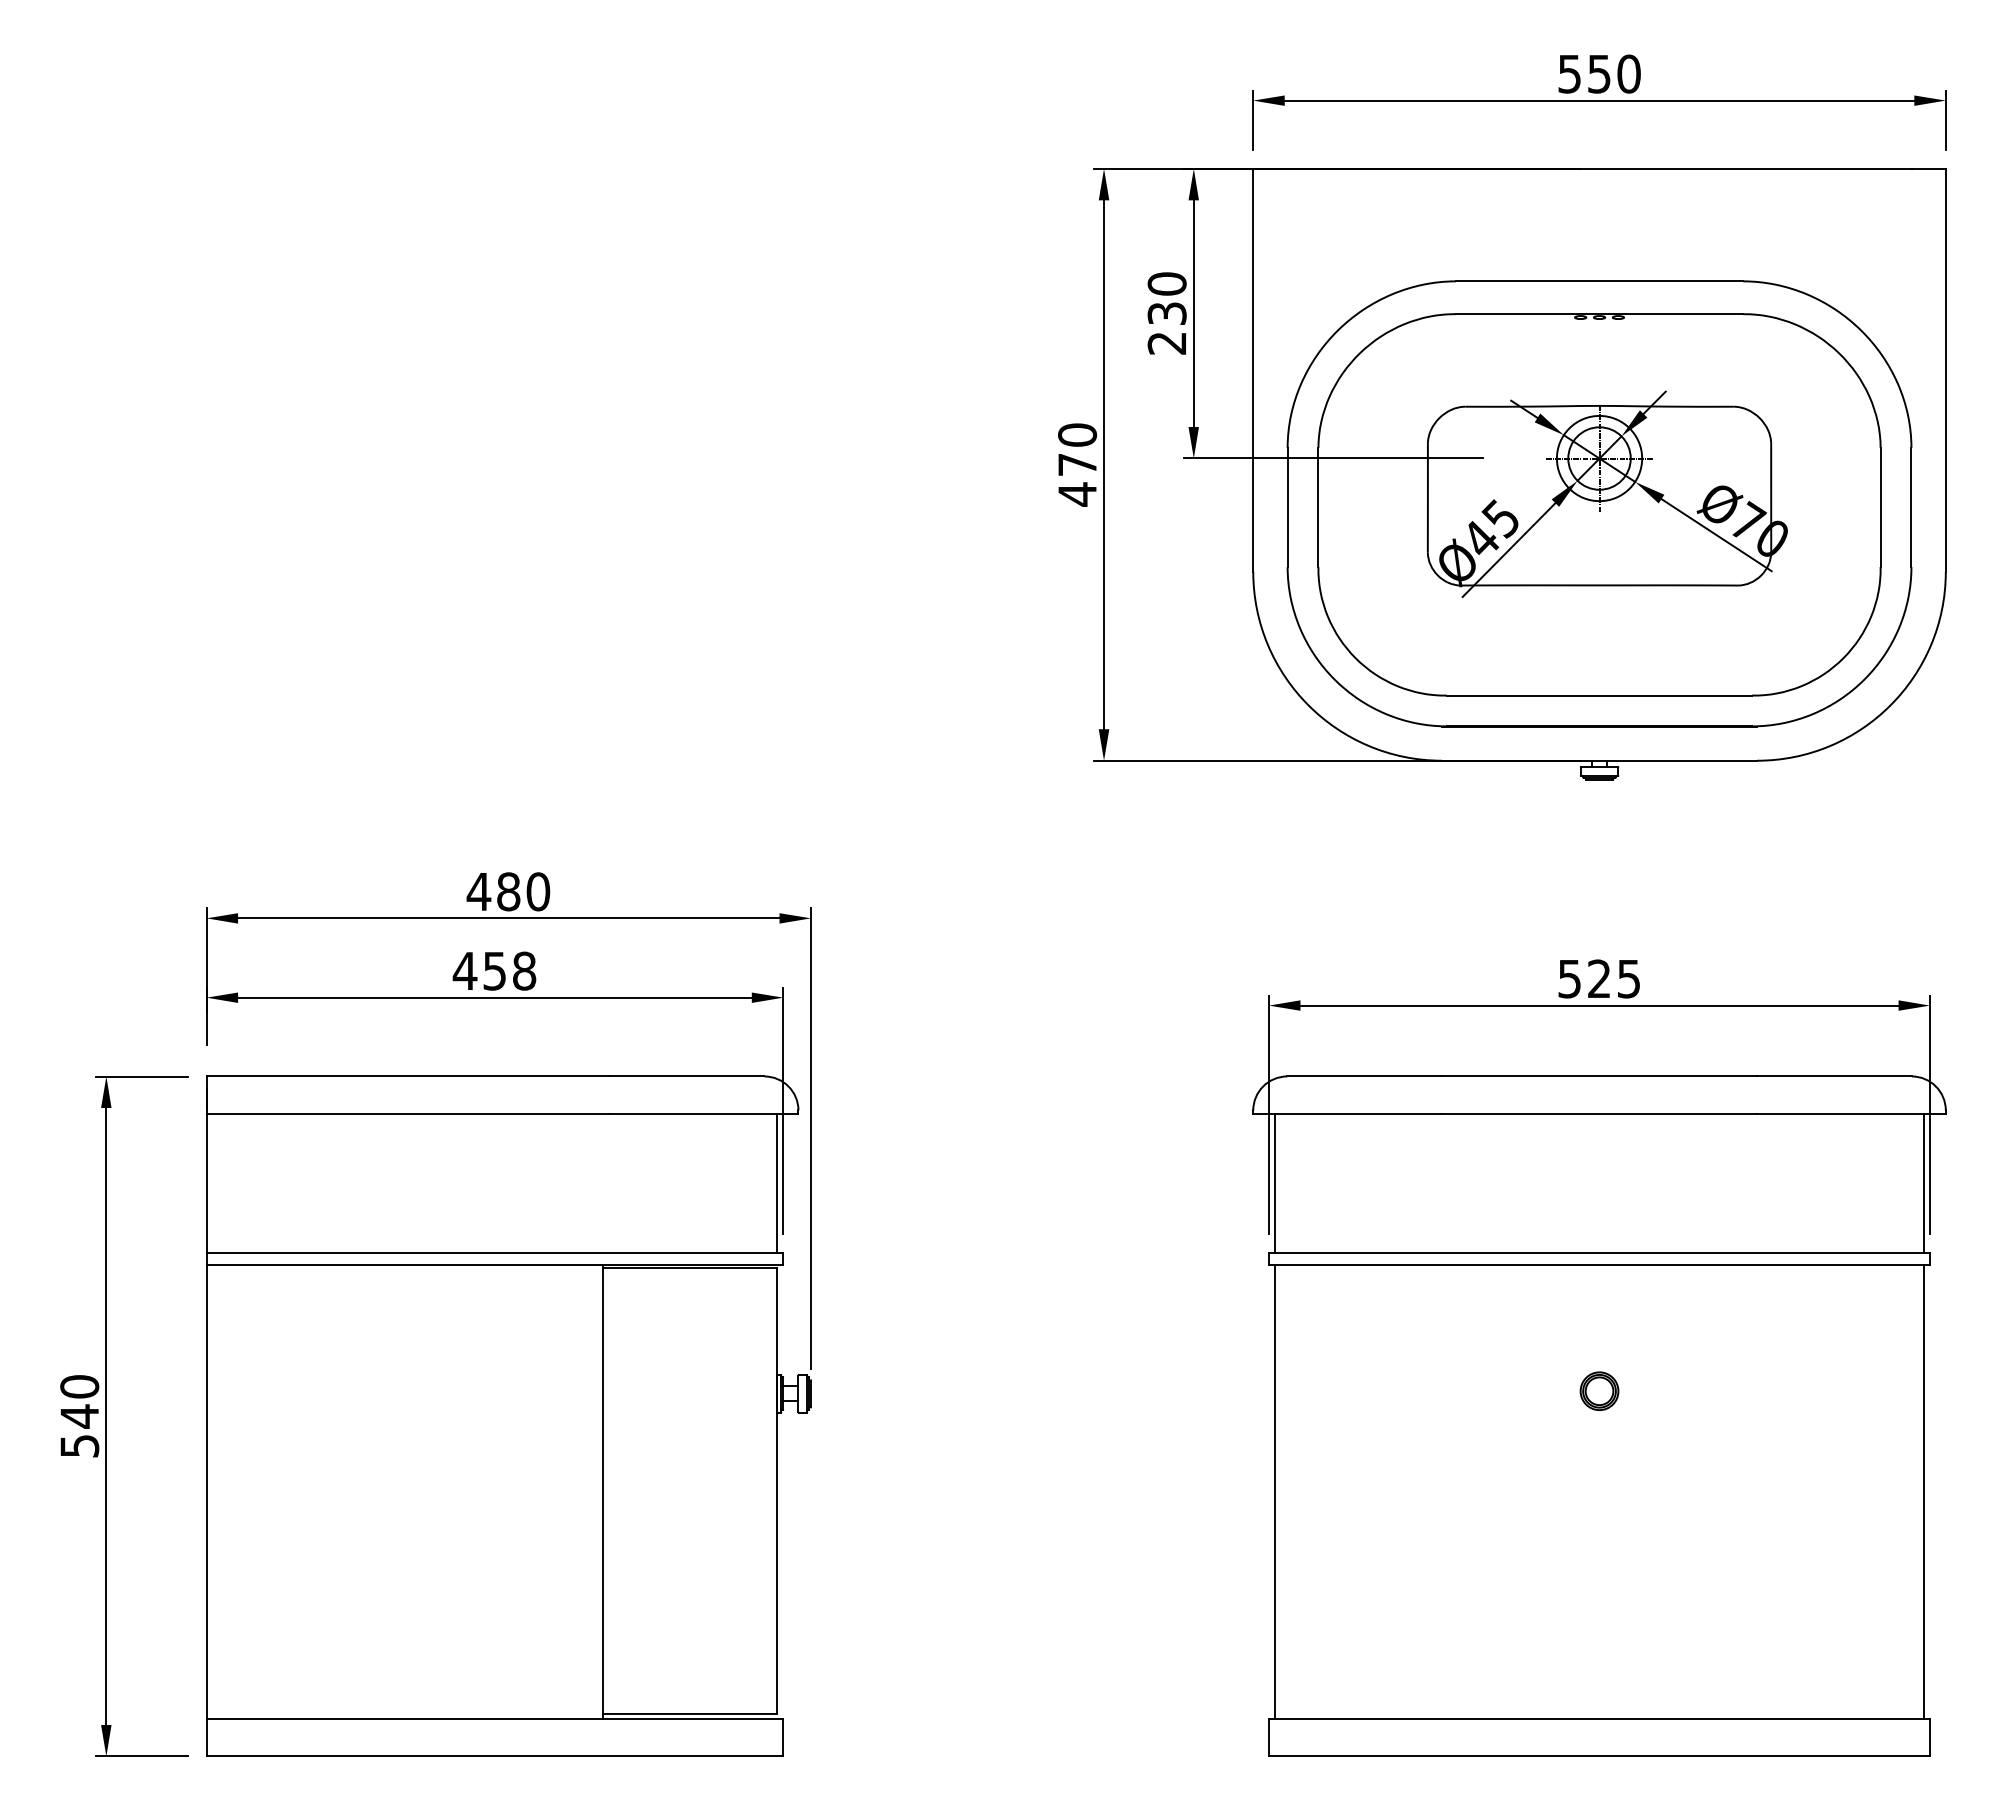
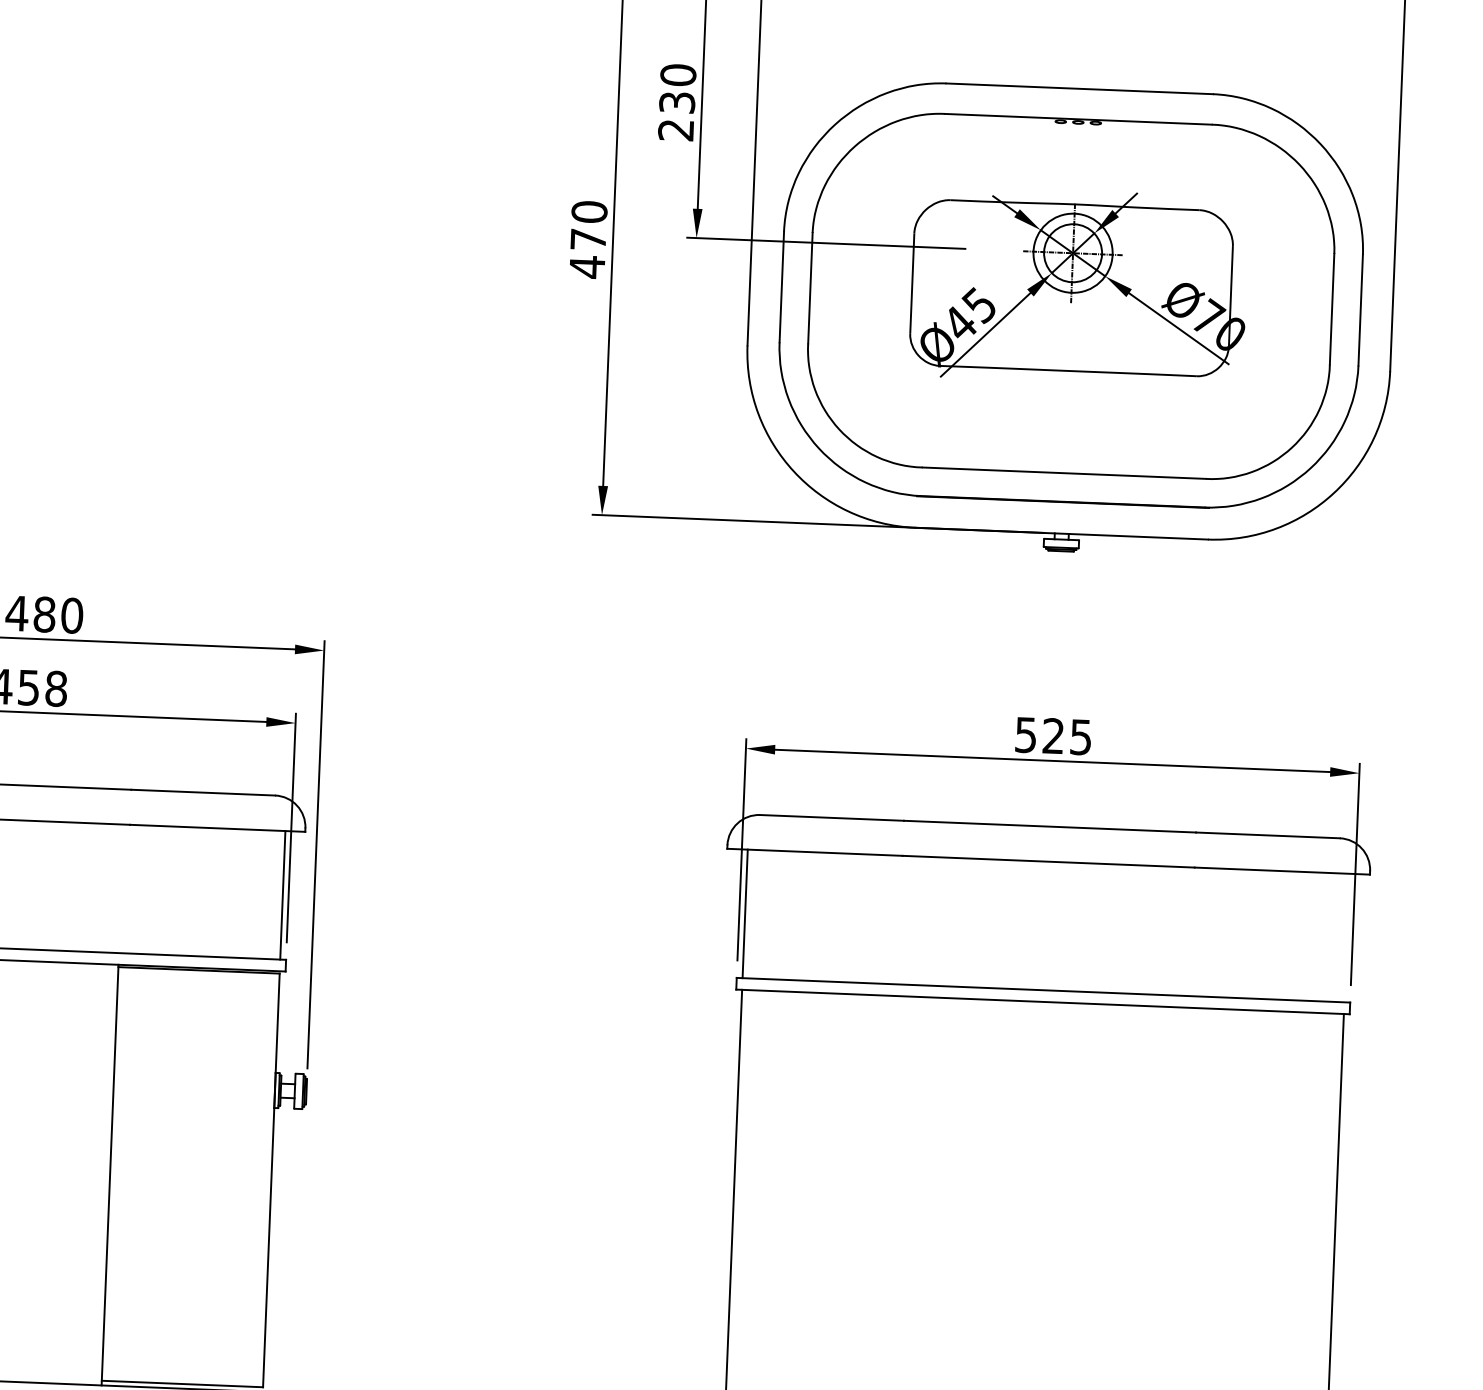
line: (1923, 1183) -> (1346, 938), removed
part: (1599, 1390) -> (1038, 1118), removed

